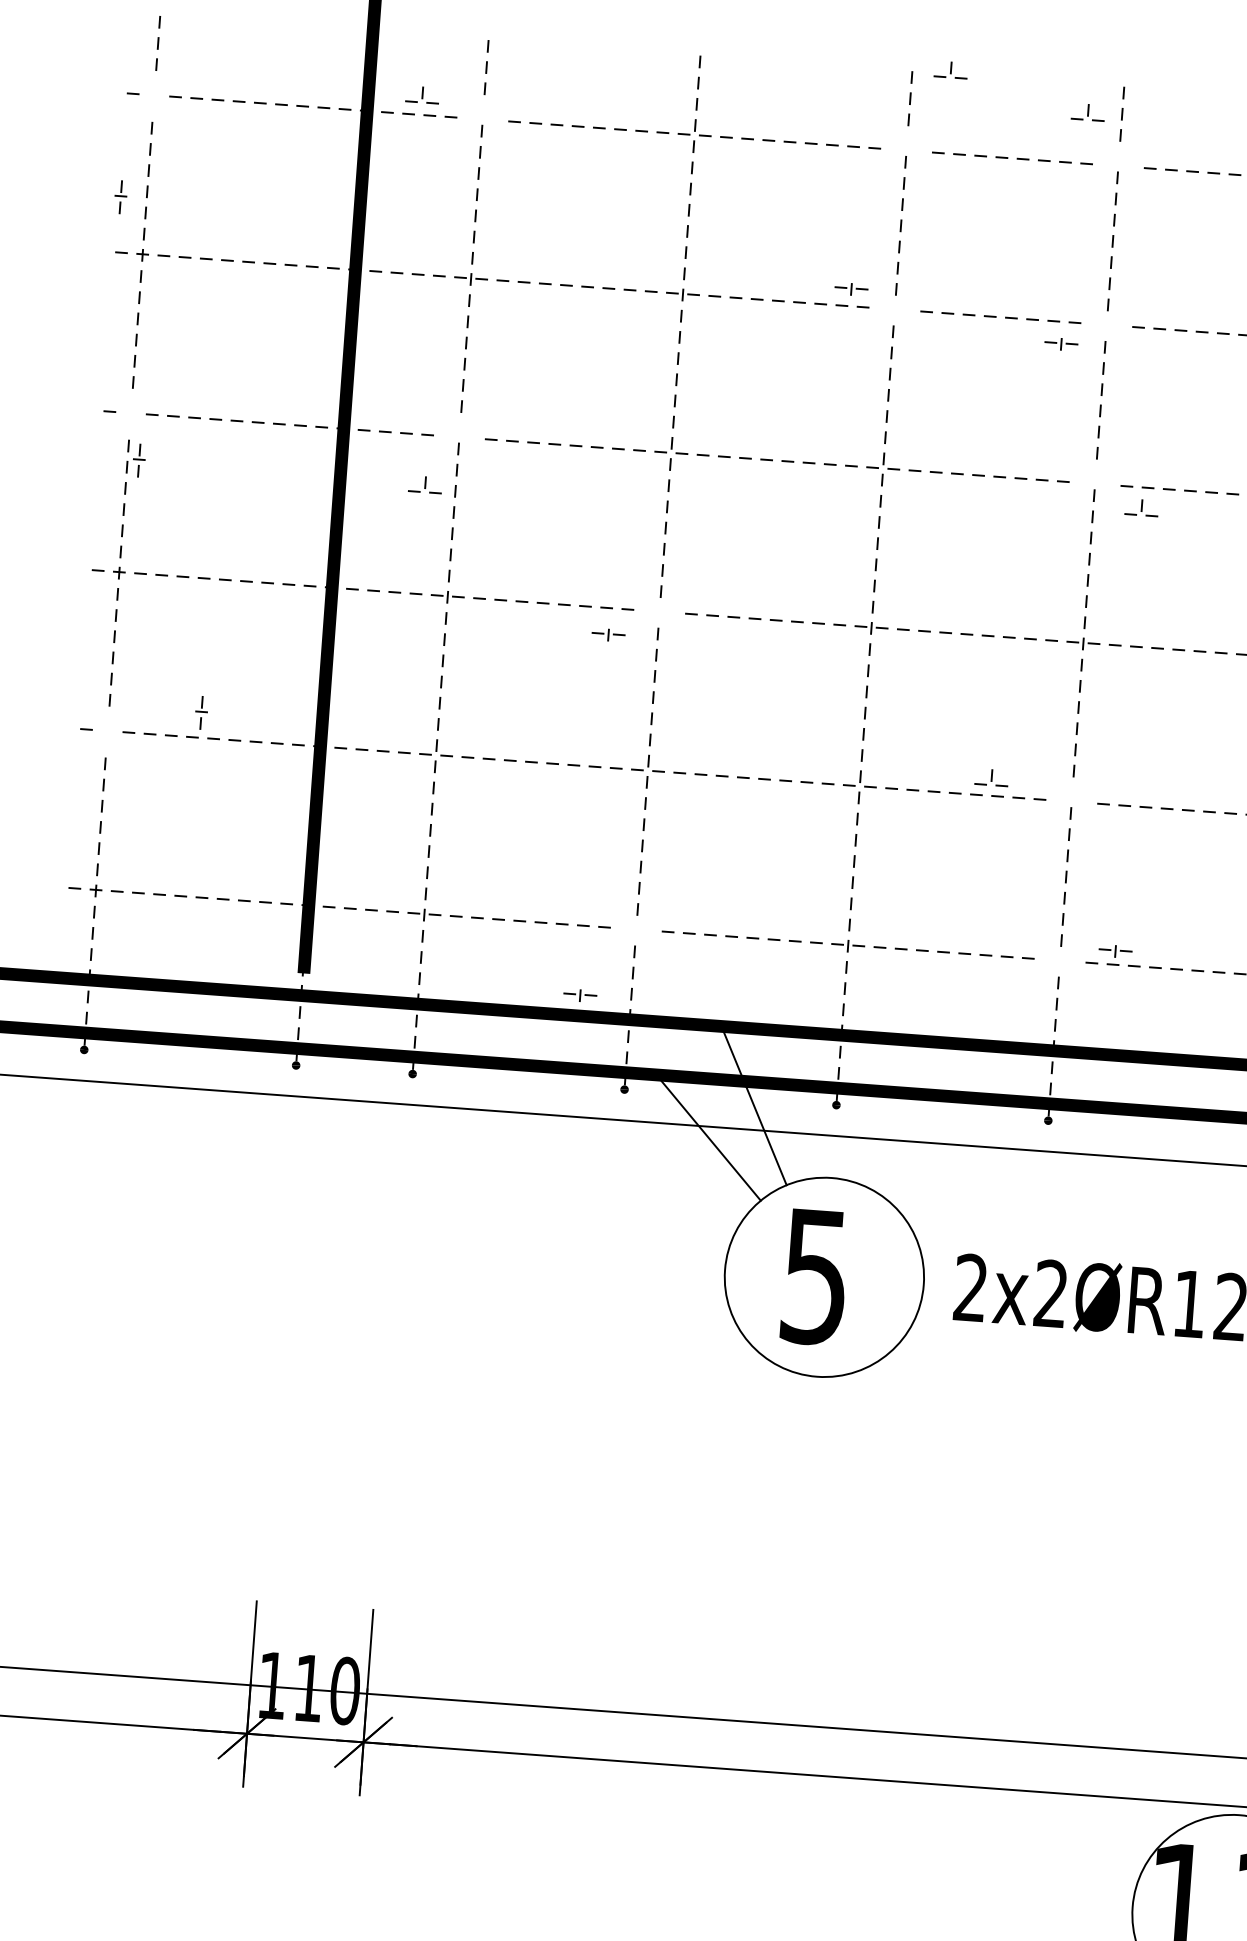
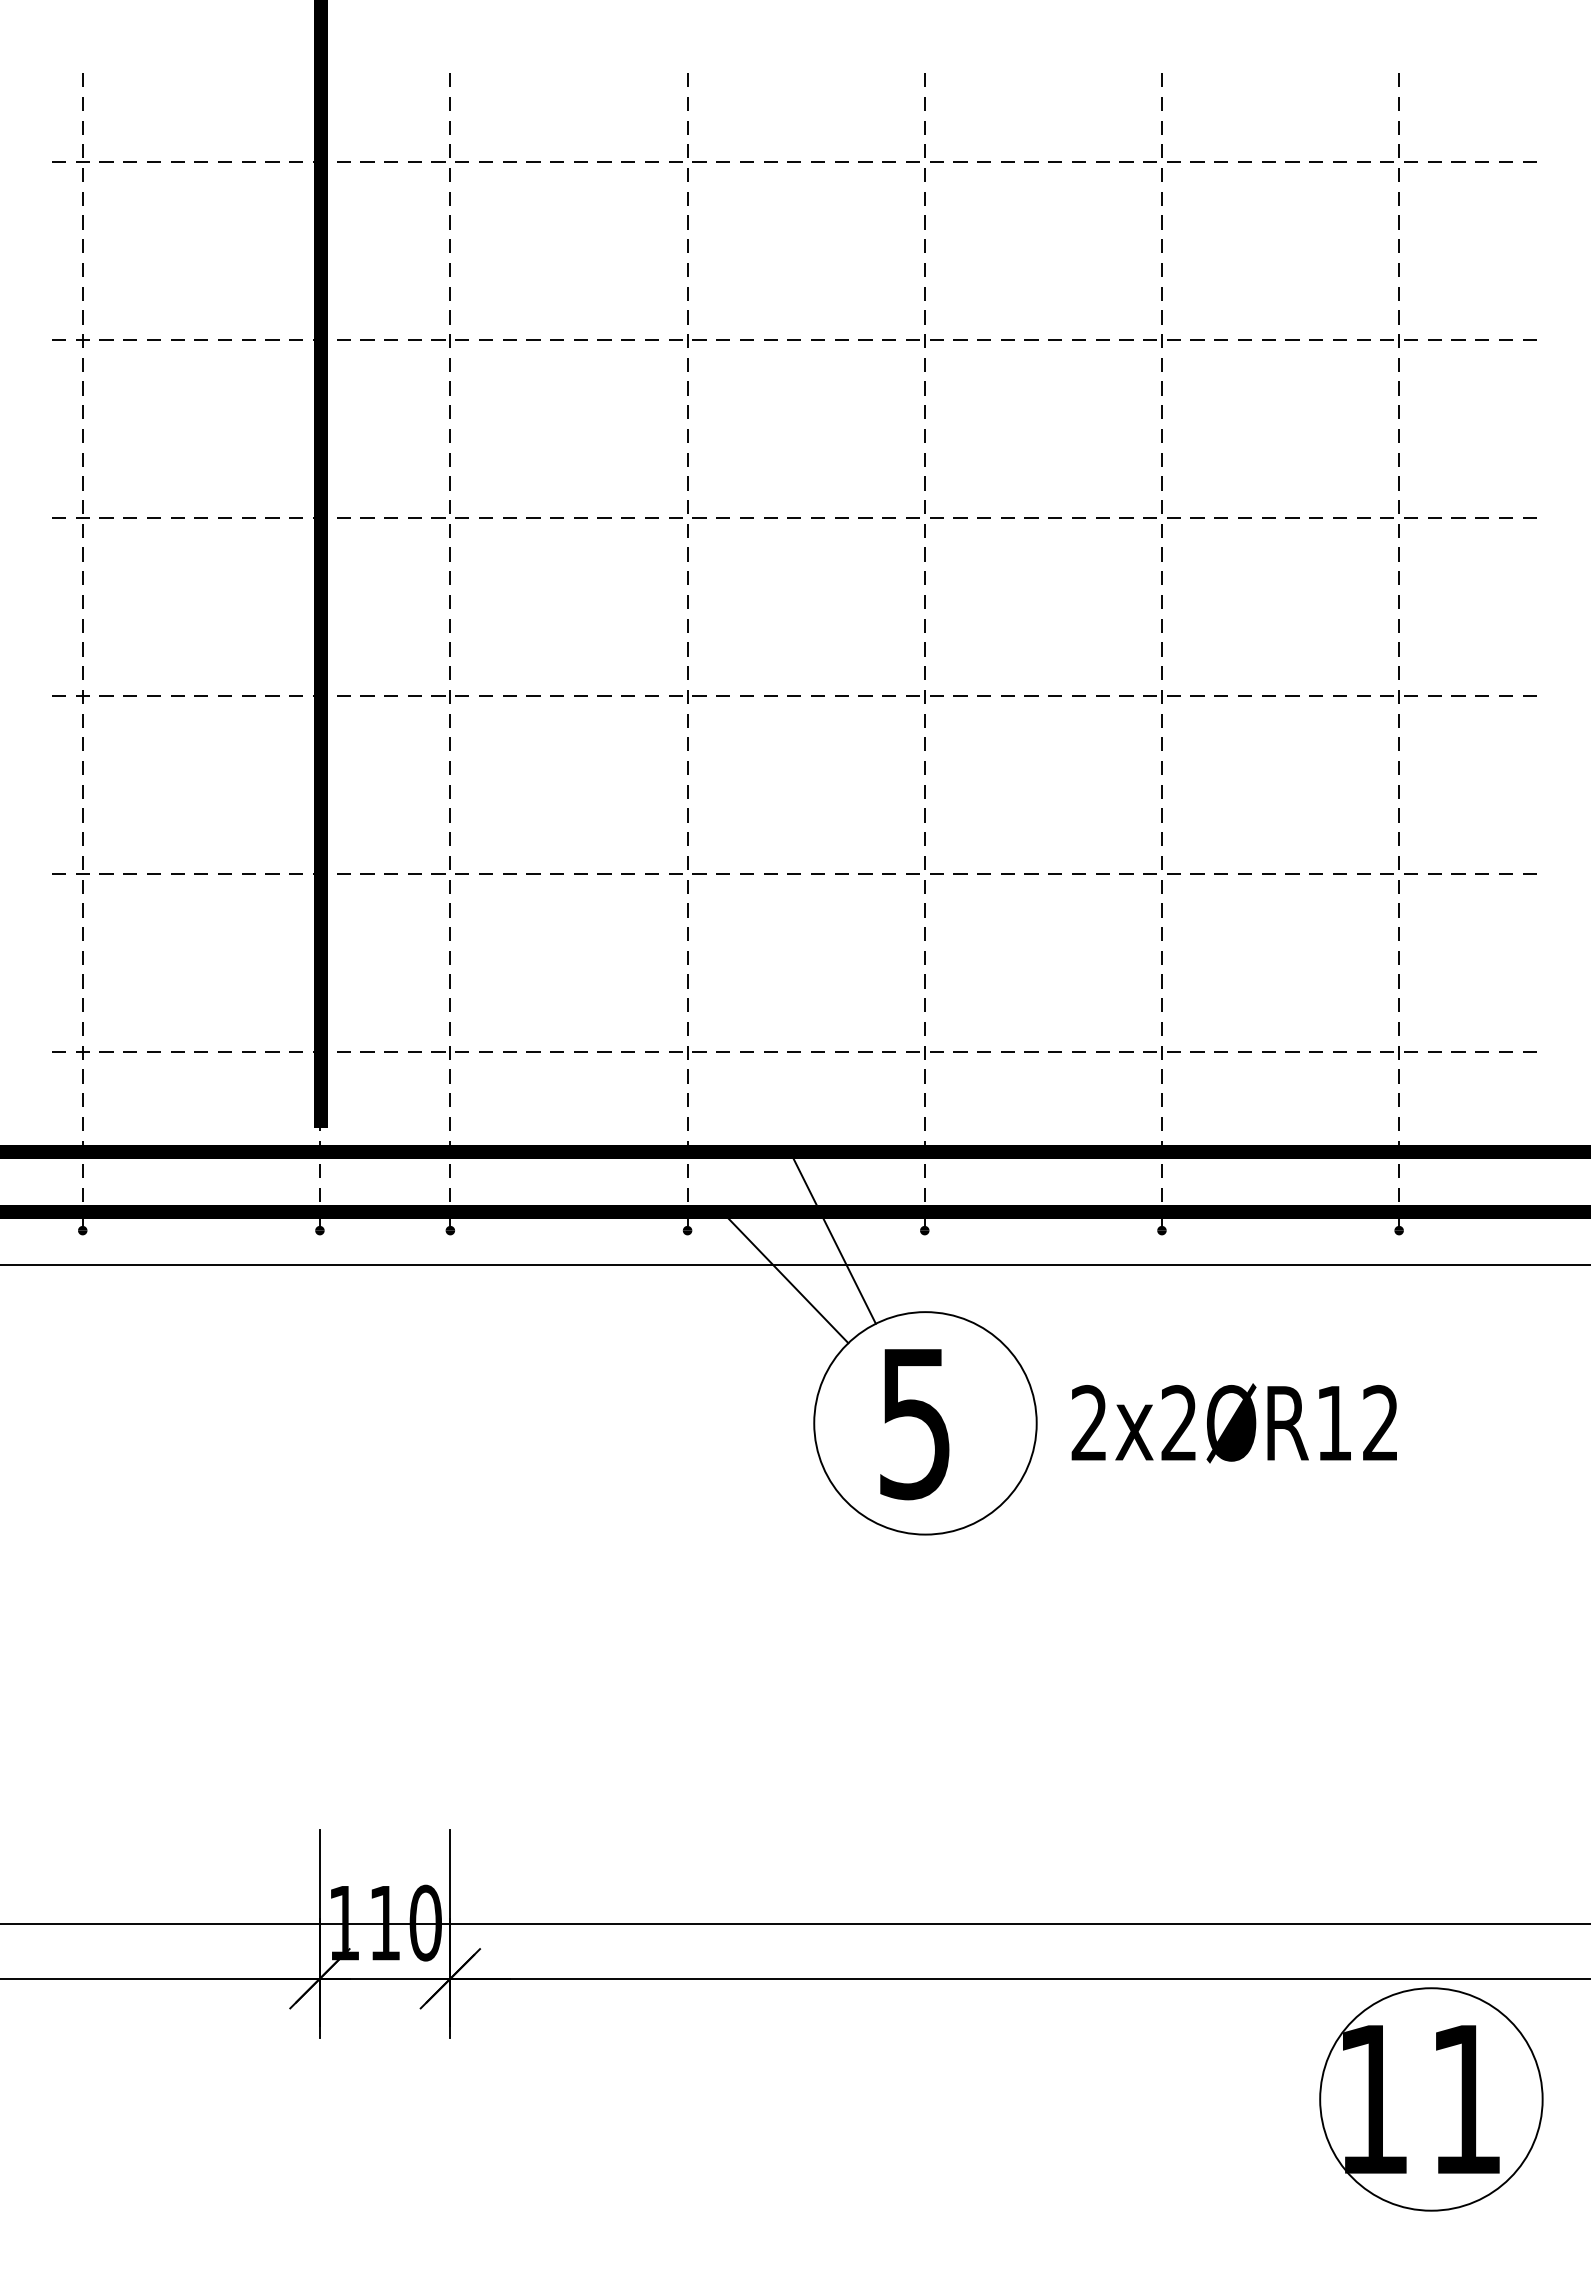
part: (950, 69) -> (924, 153), moved
part: (421, 94) -> (449, 153), moved
part: (1087, 112) -> (1161, 153), moved
part: (120, 196) -> (82, 162), moved
part: (851, 288) -> (924, 340), moved
part: (1060, 343) -> (1161, 340), moved
part: (139, 460) -> (82, 518), moved
part: (424, 484) -> (449, 509), moved
part: (1141, 507) -> (1161, 509), moved
part: (608, 634) -> (687, 696), moved
part: (201, 712) -> (82, 874), moved
part: (991, 777) -> (1161, 865), moved
part: (1115, 951) -> (1161, 1052), moved
part: (580, 995) -> (687, 1052), moved

